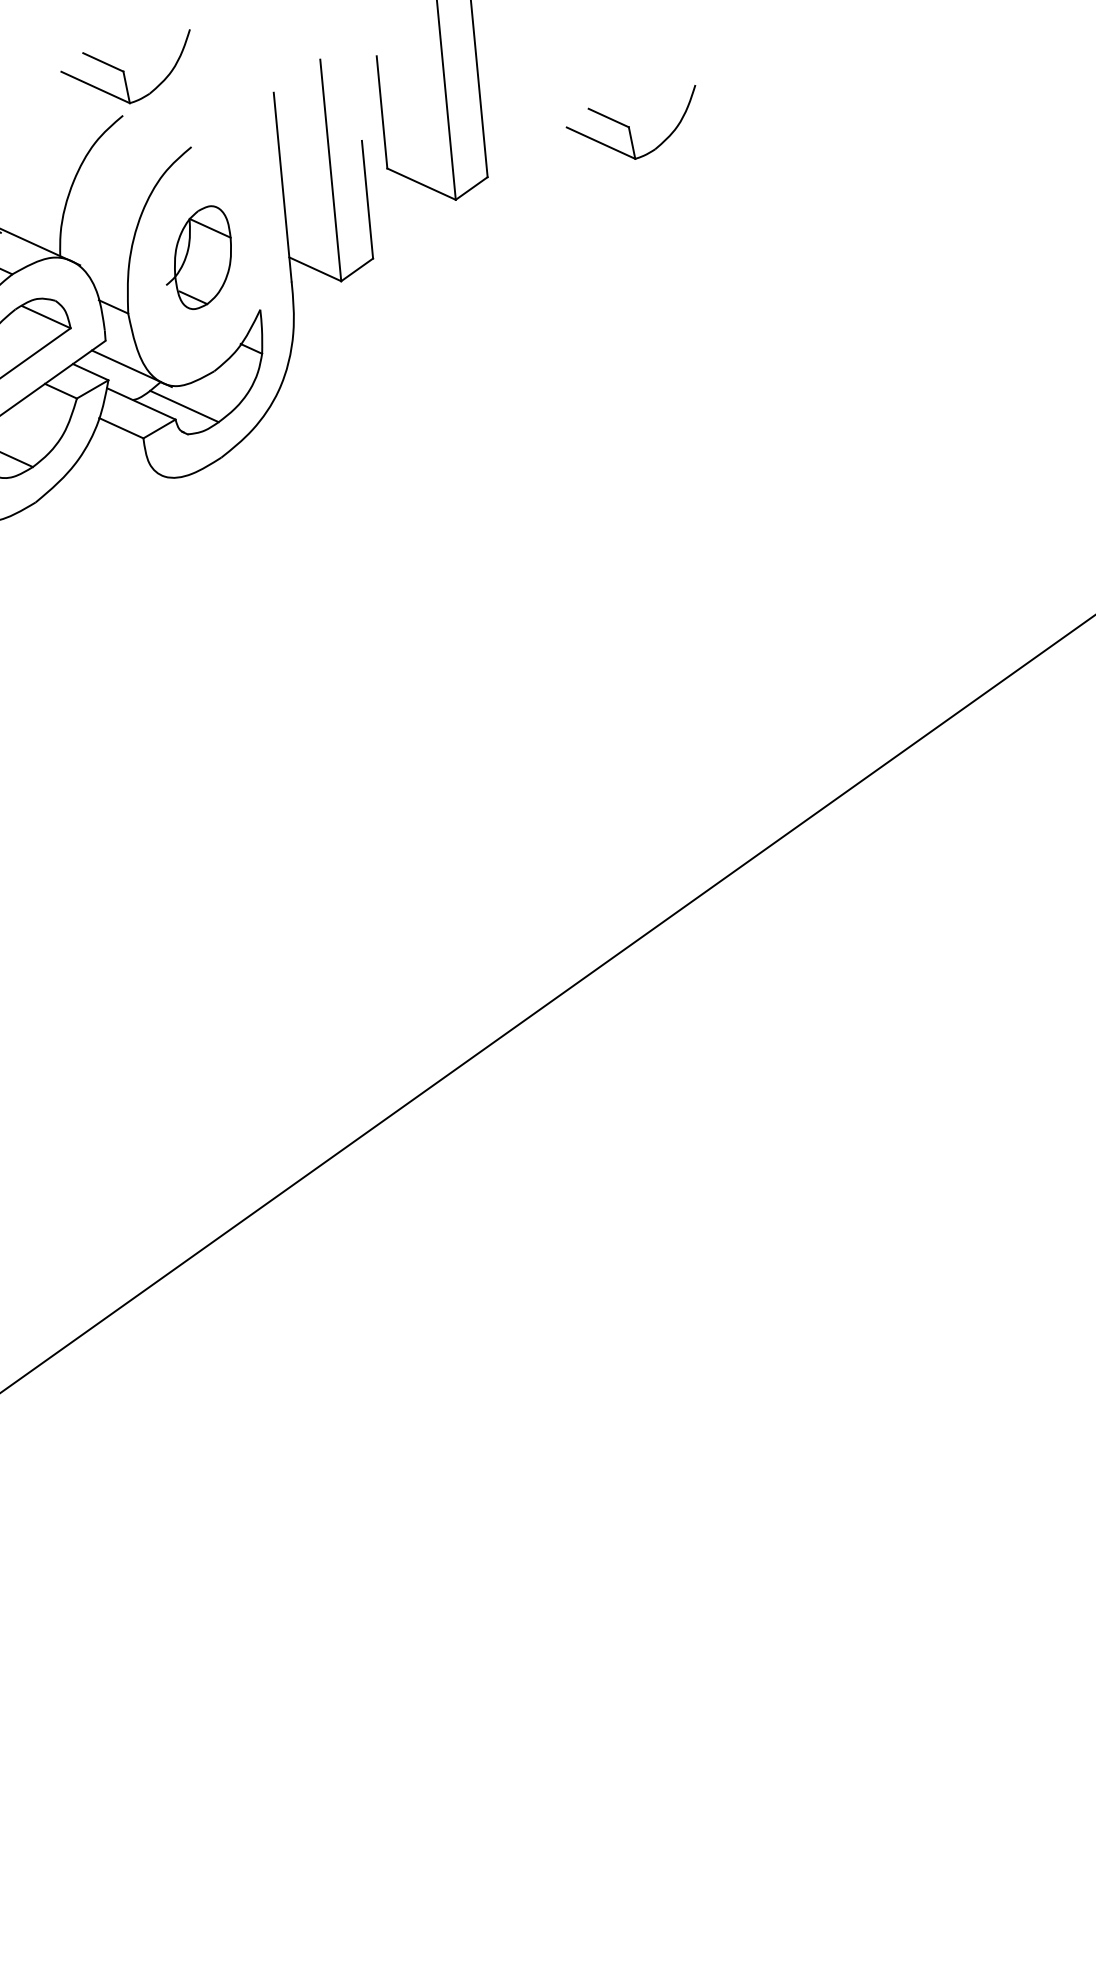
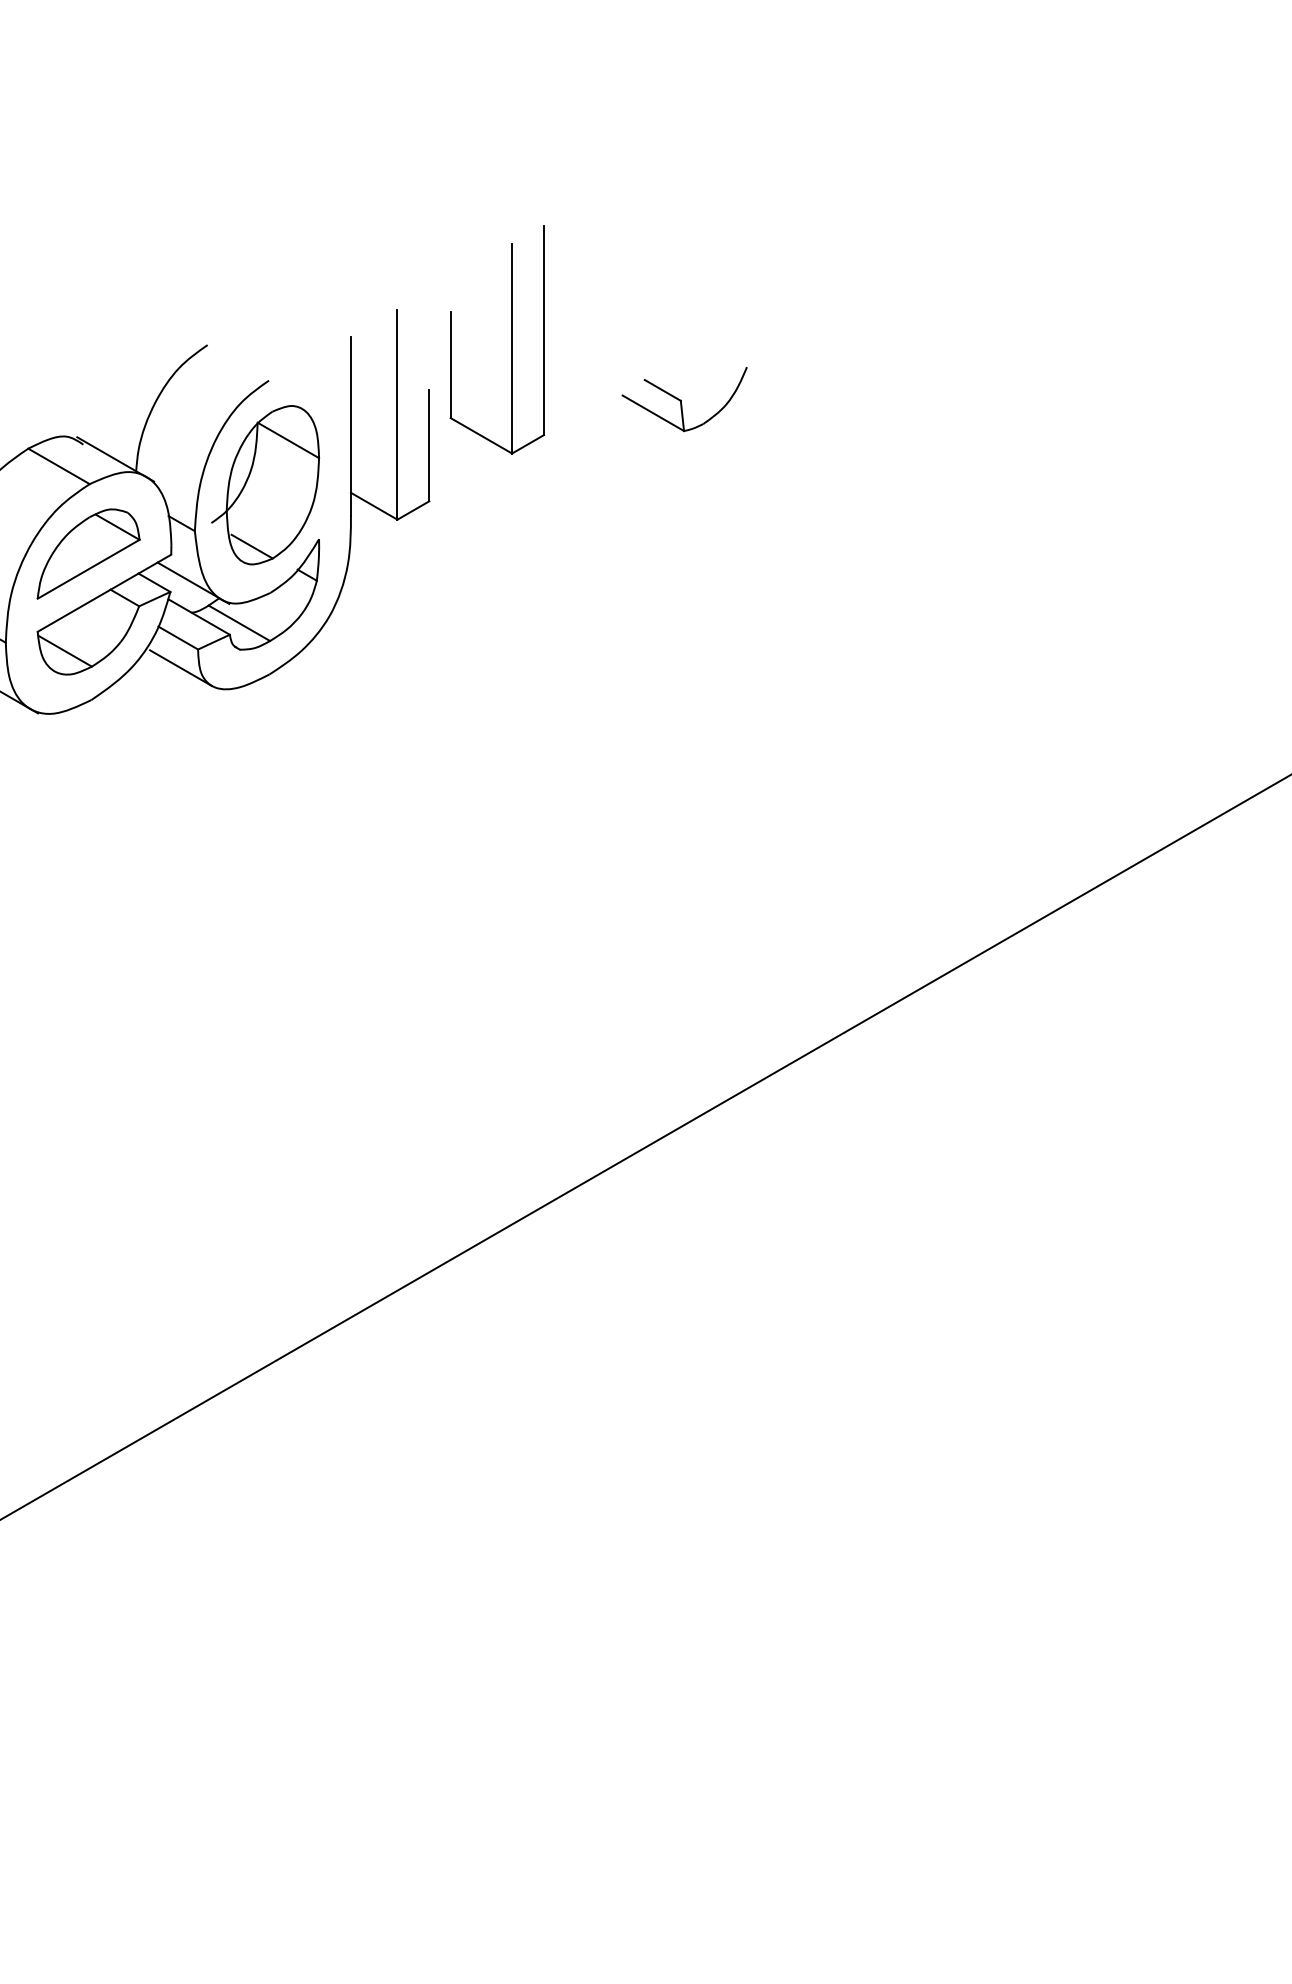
part: (127, 69) -> (215, 302), removed
part: (198, 258) -> (265, 485), size x1.67
line: (126, 459) -> (180, 667), added

